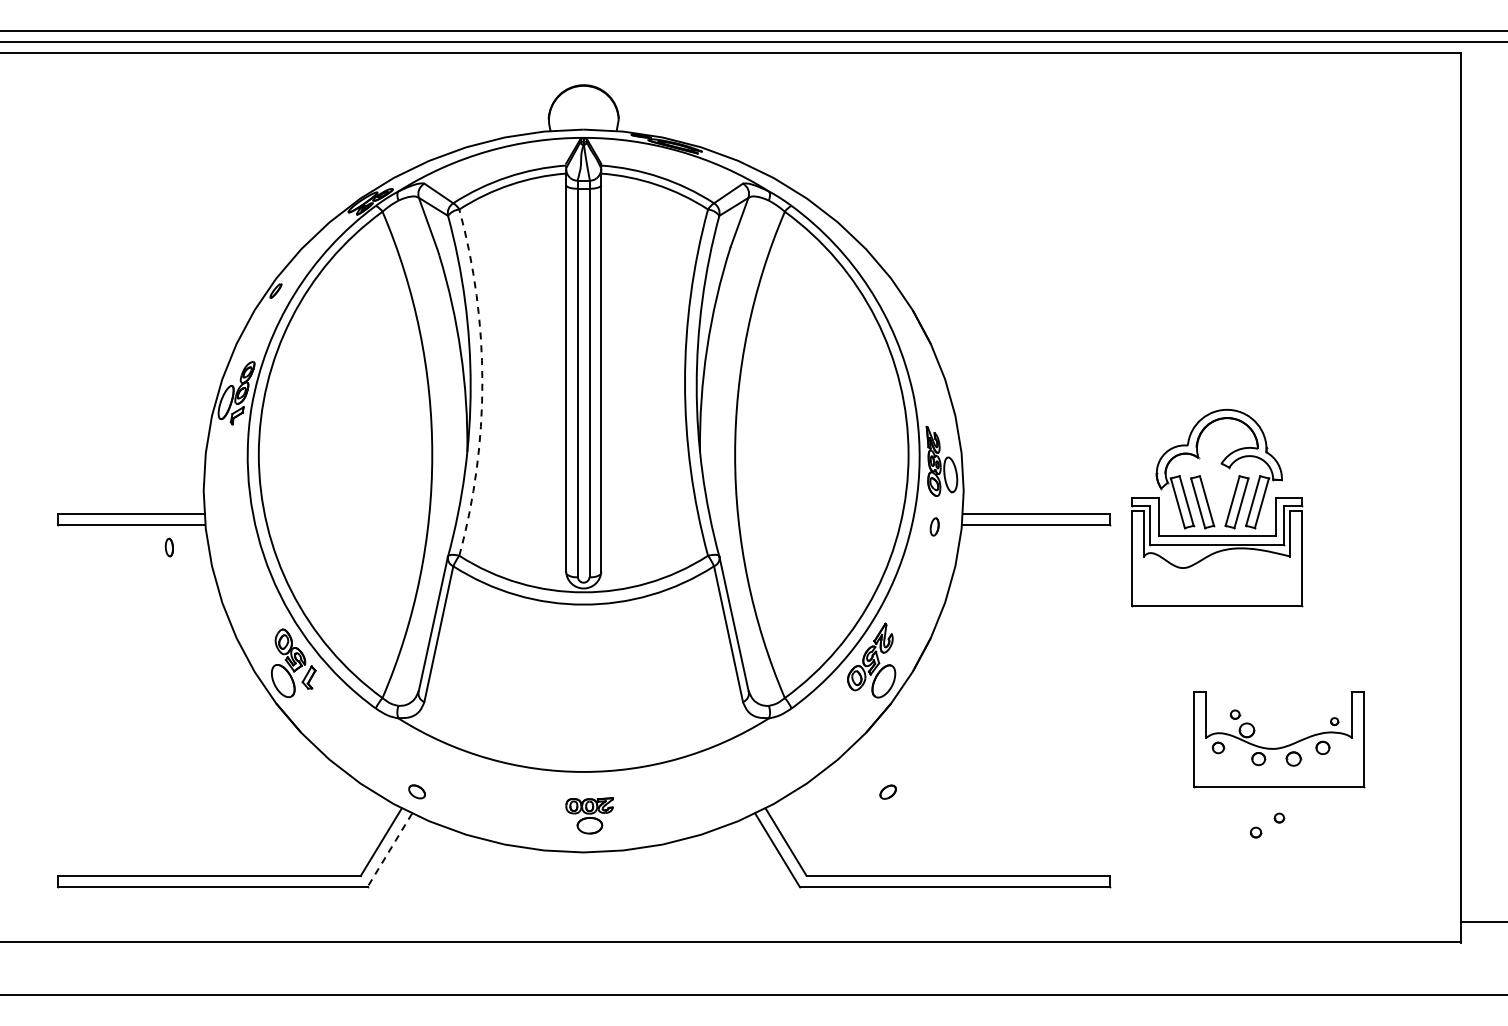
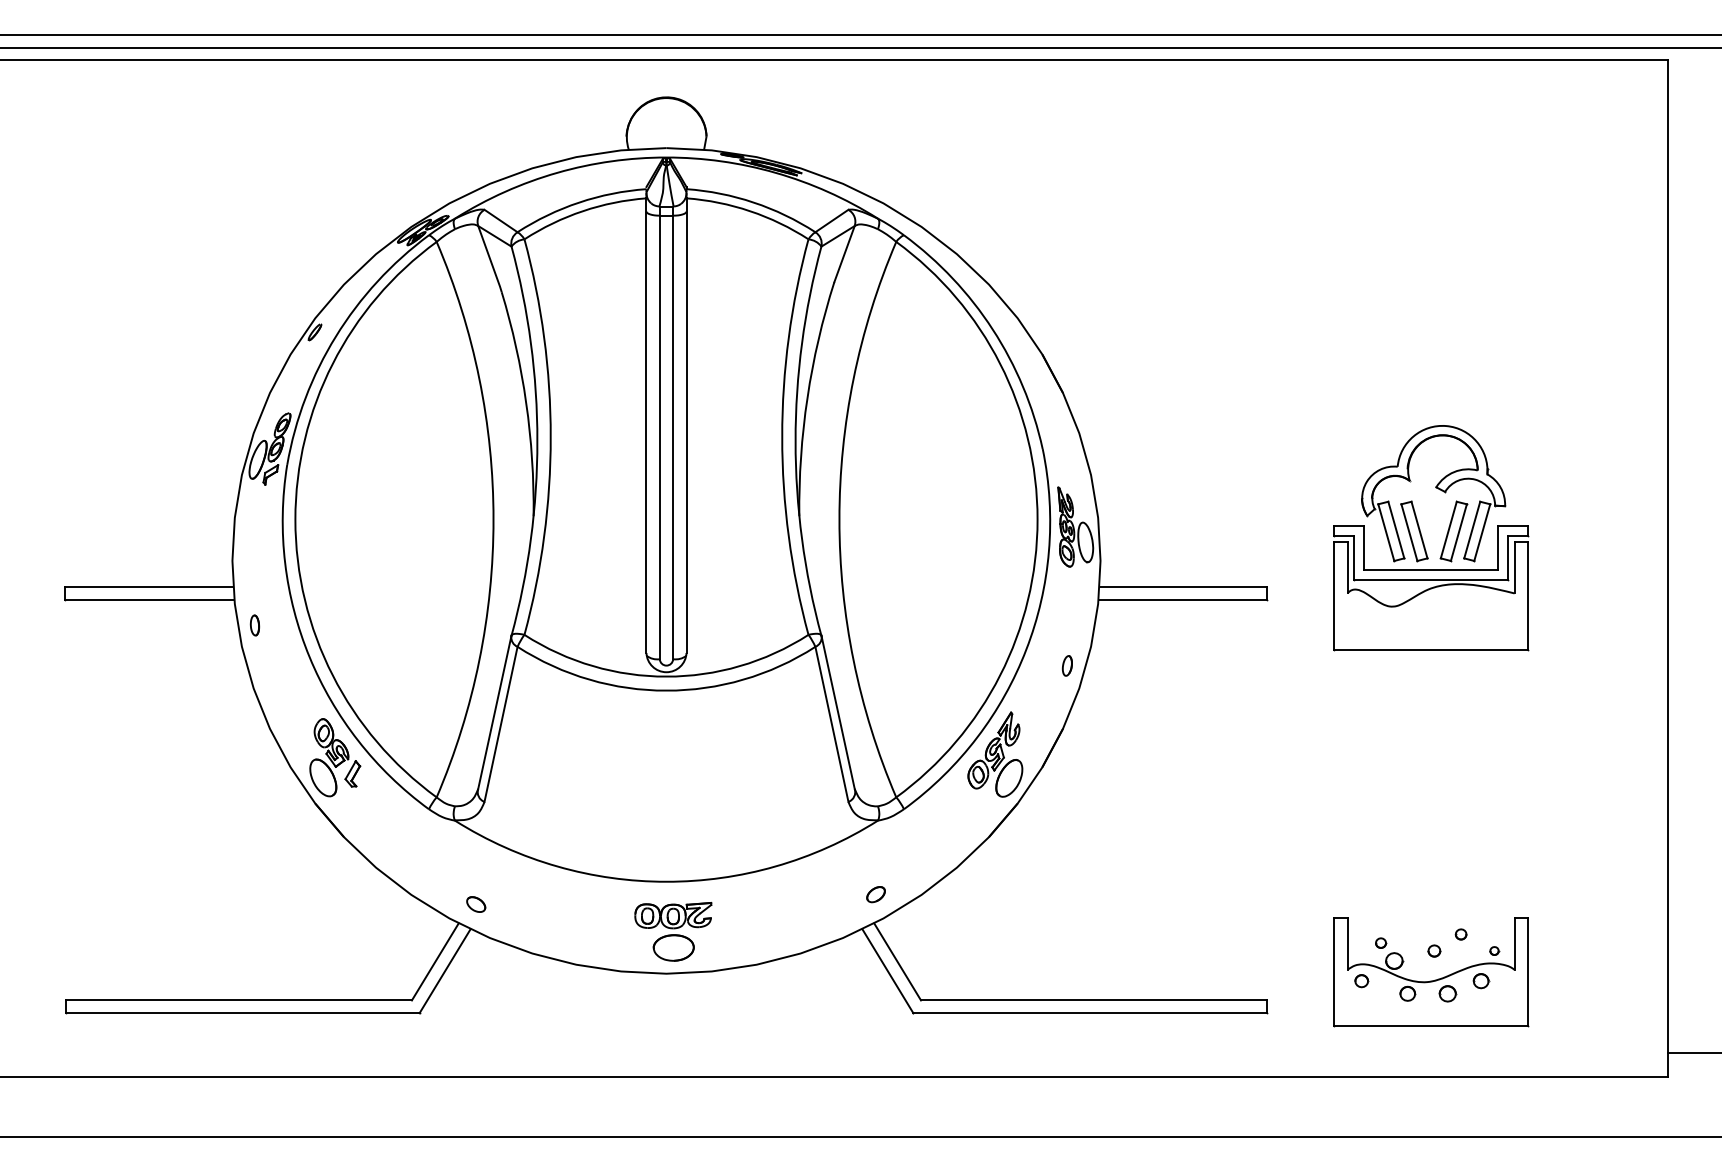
arc: (482, 382) -> (550, 436), dashed -> solid
part: (1210, 509) -> (1423, 539), moved
part: (934, 526) -> (1067, 665), moved
part: (168, 547) -> (253, 625), moved
part: (1281, 746) -> (1433, 979), moved
part: (887, 791) -> (875, 893), moved
part: (589, 815) -> (673, 931), size x1.43
line: (389, 850) -> (444, 971), dashed -> solid

